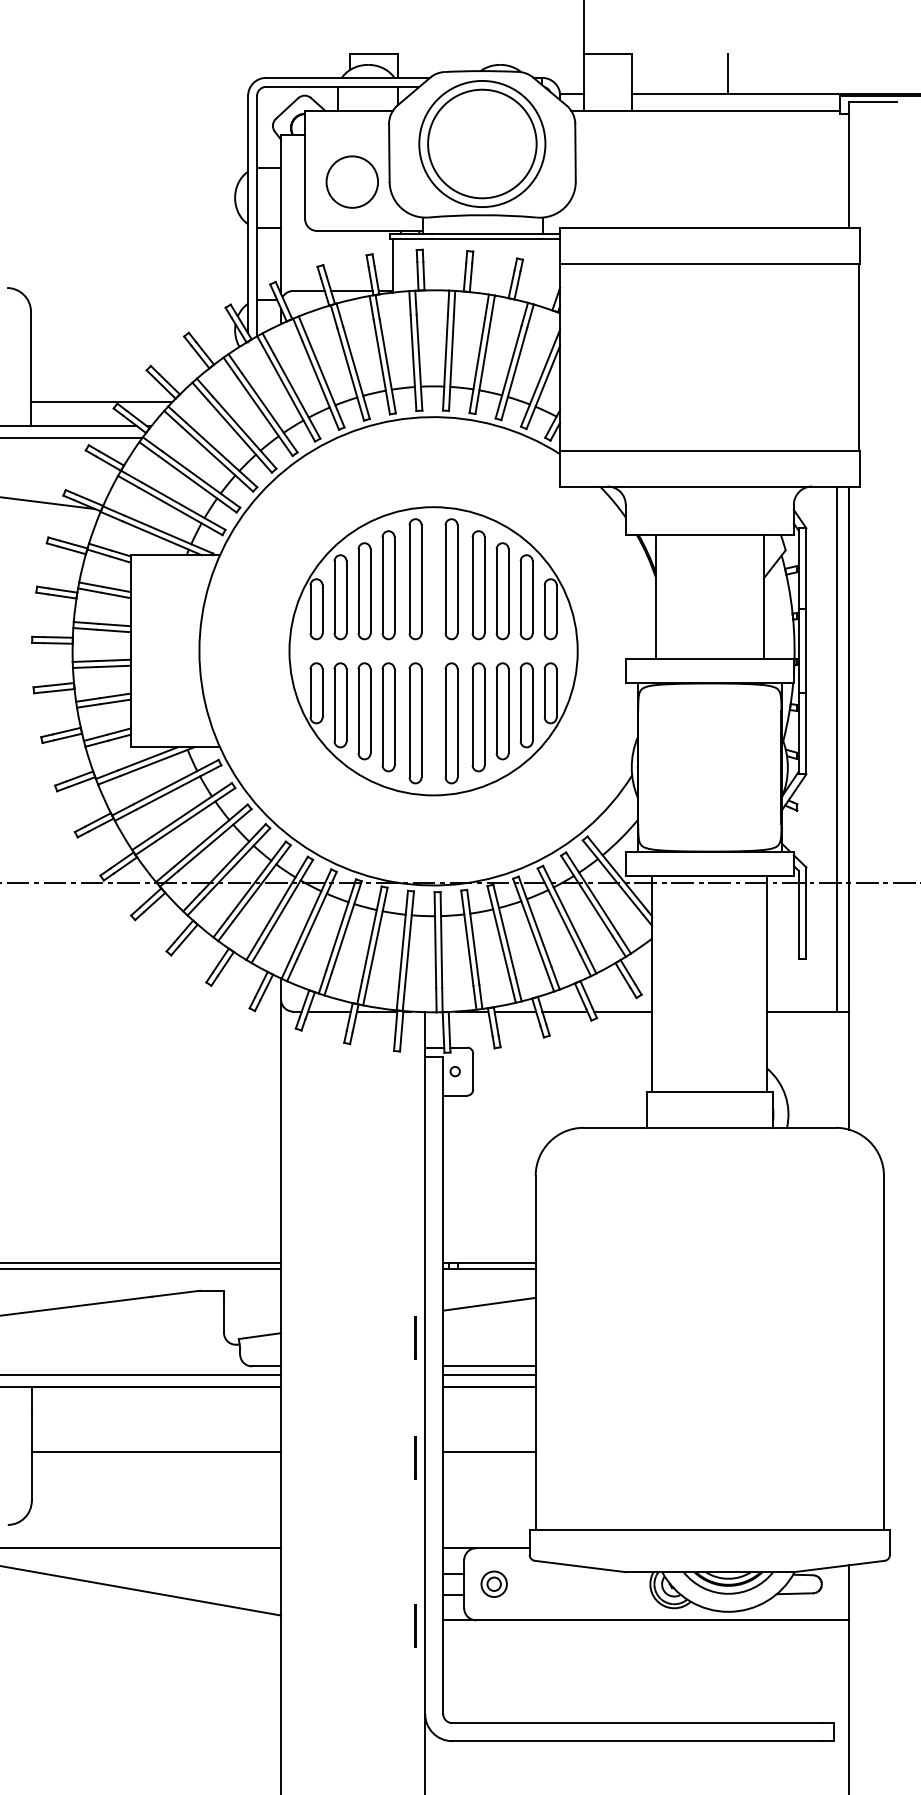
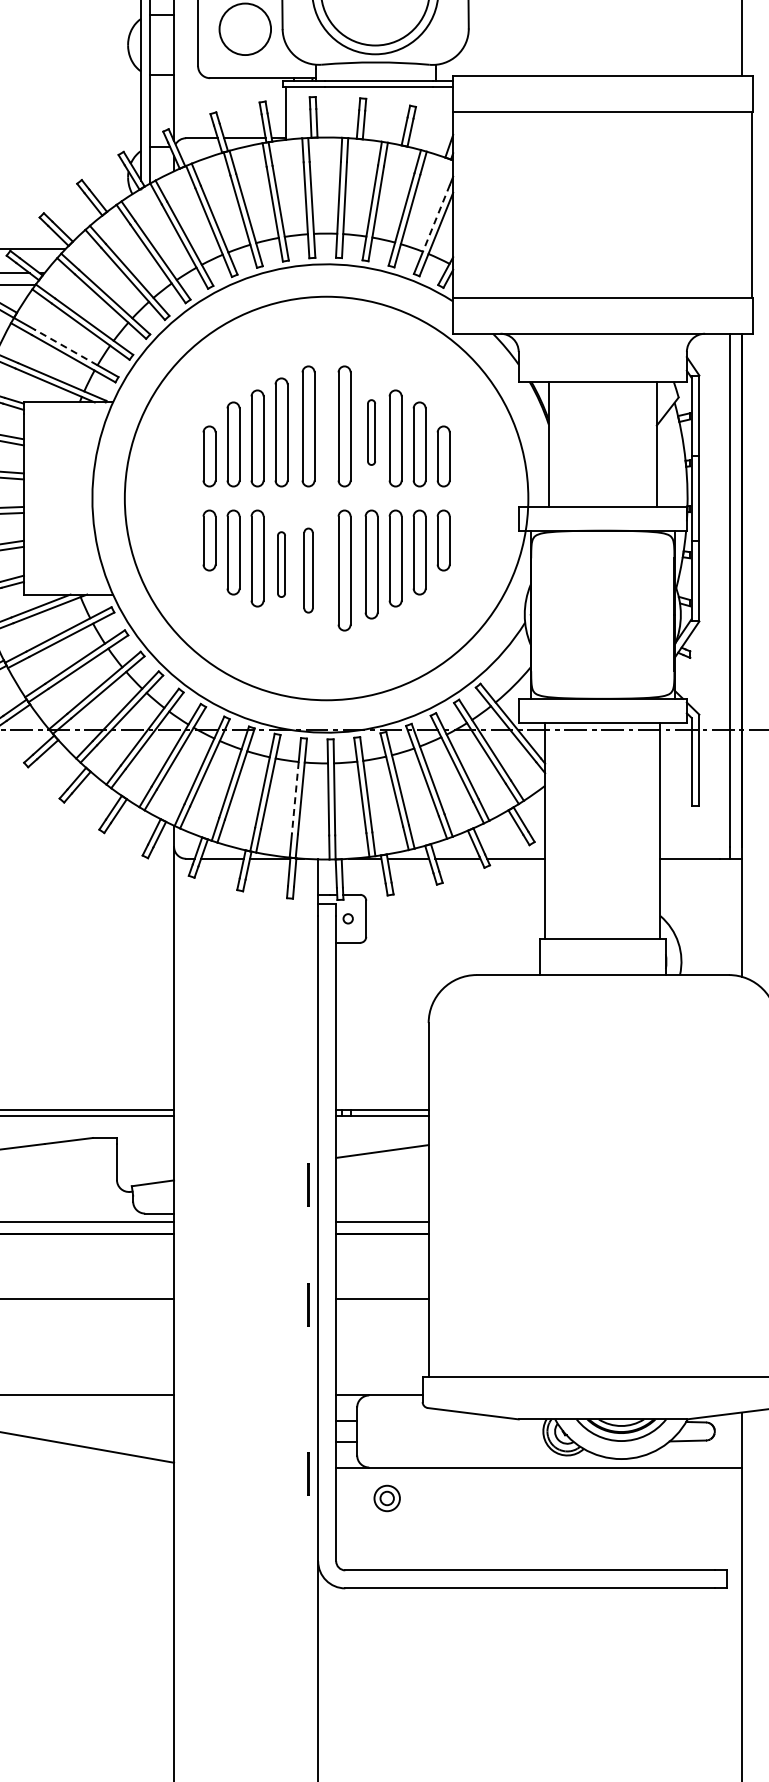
line: (543, 371) -> (436, 218), solid -> dashed
line: (172, 500) -> (65, 347), solid -> dashed
part: (478, 585) -> (371, 432), size x0.6
circle: (433, 651) -> (326, 498), size x1.4
part: (388, 717) -> (281, 564), size x0.6
part: (415, 723) -> (308, 570), size x0.7
line: (402, 951) -> (295, 798), solid -> dashed
line: (489, 1366) -> (382, 1213), removed
part: (493, 1583) -> (386, 1497), moved

